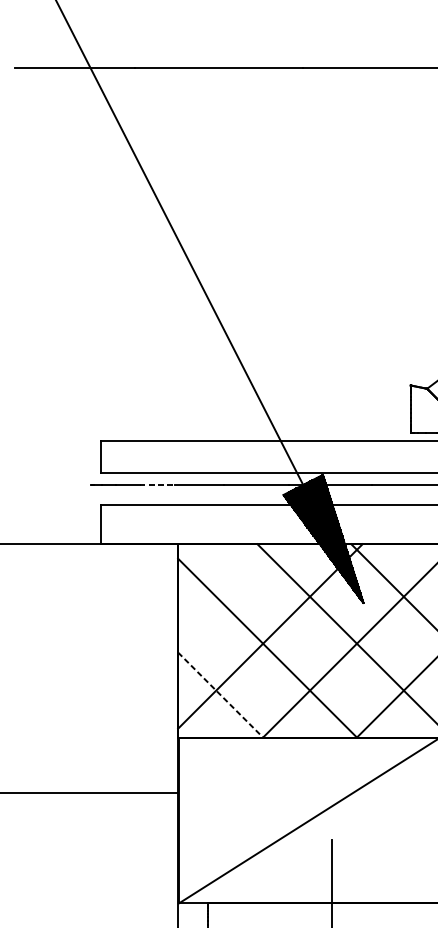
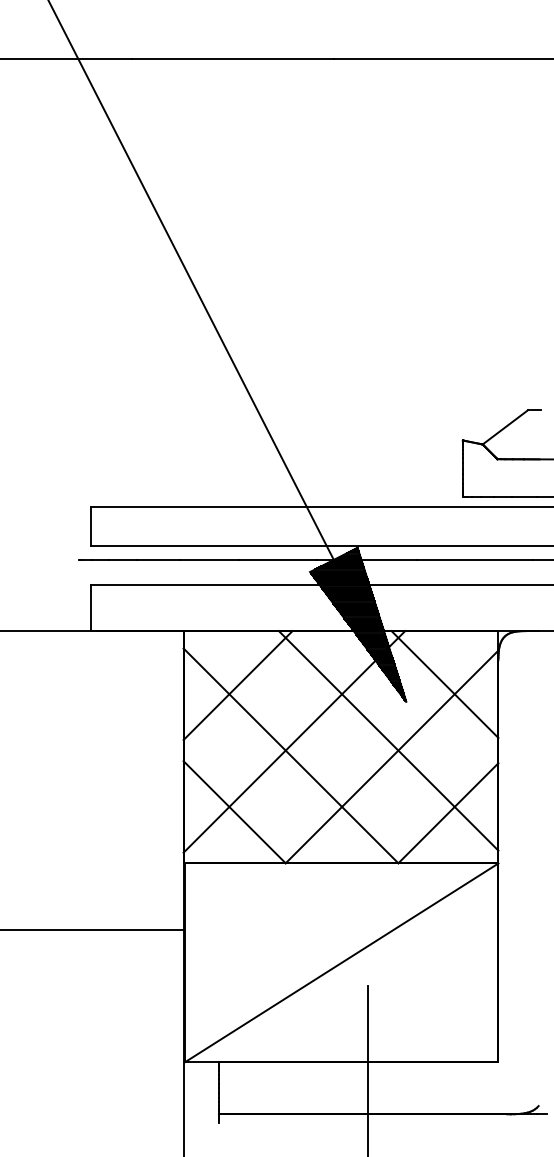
line: (158, 485) -> (159, 560), dashed -> solid
line: (222, 589) -> (237, 685), added
line: (221, 695) -> (235, 812), dashed -> solid

